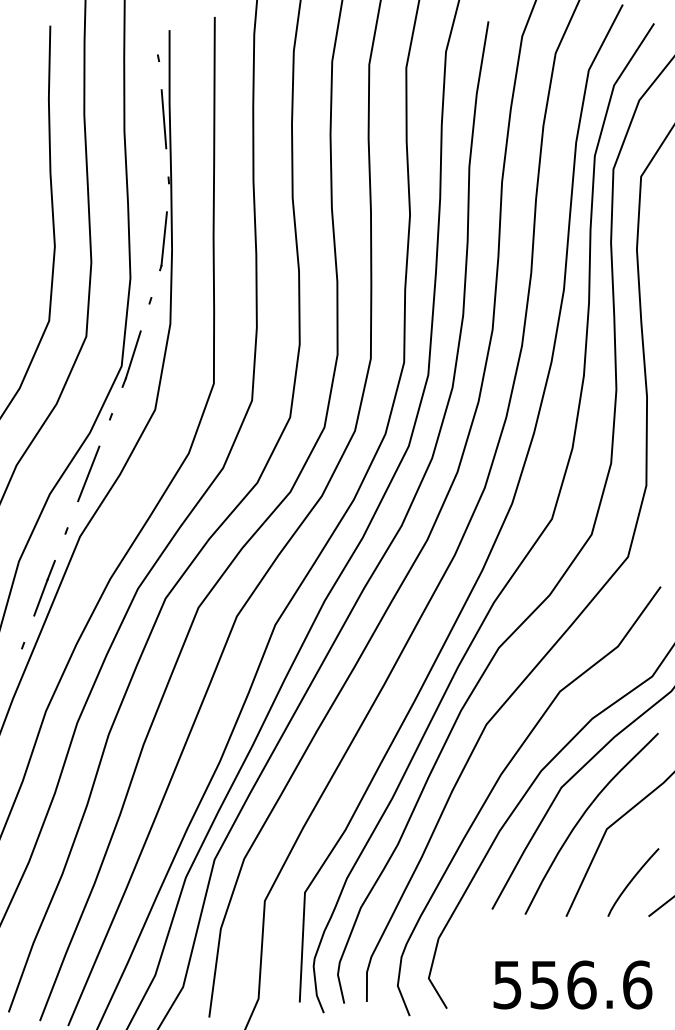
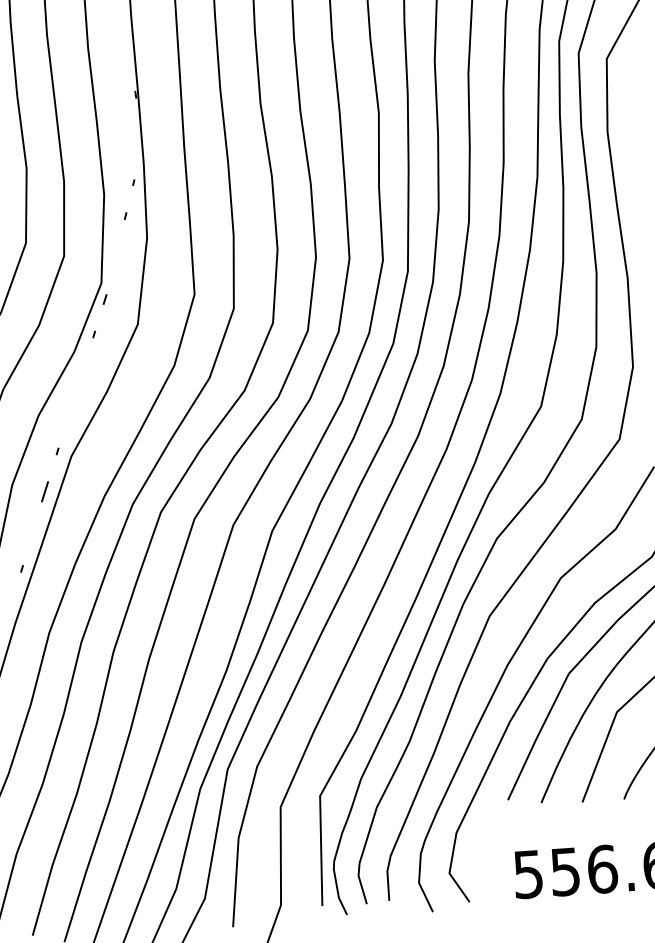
line: (163, 119) -> (126, 34), removed
line: (163, 238) -> (134, 153), removed
line: (132, 354) -> (111, 270), removed
line: (88, 473) -> (75, 392), removed
line: (40, 597) -> (36, 519), removed

